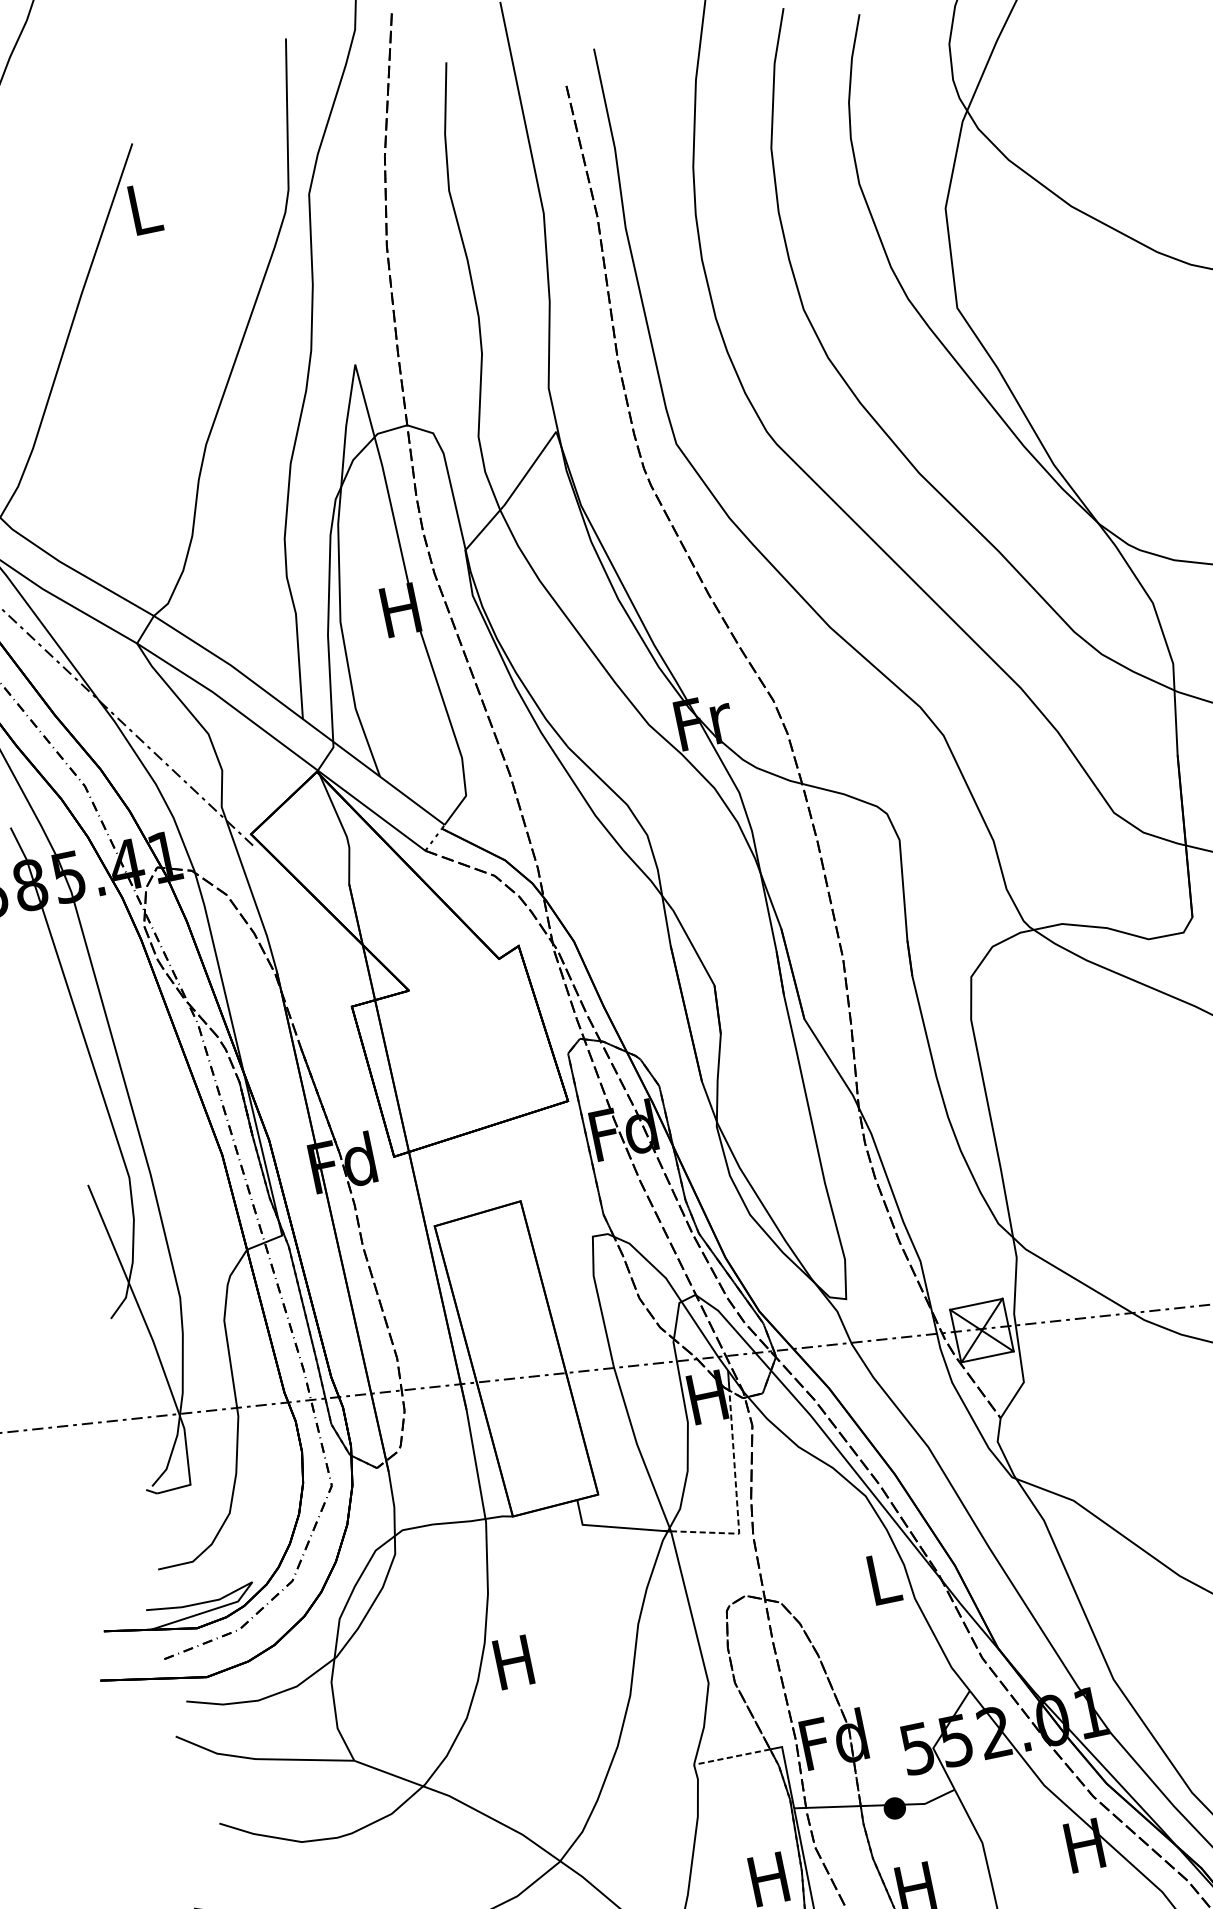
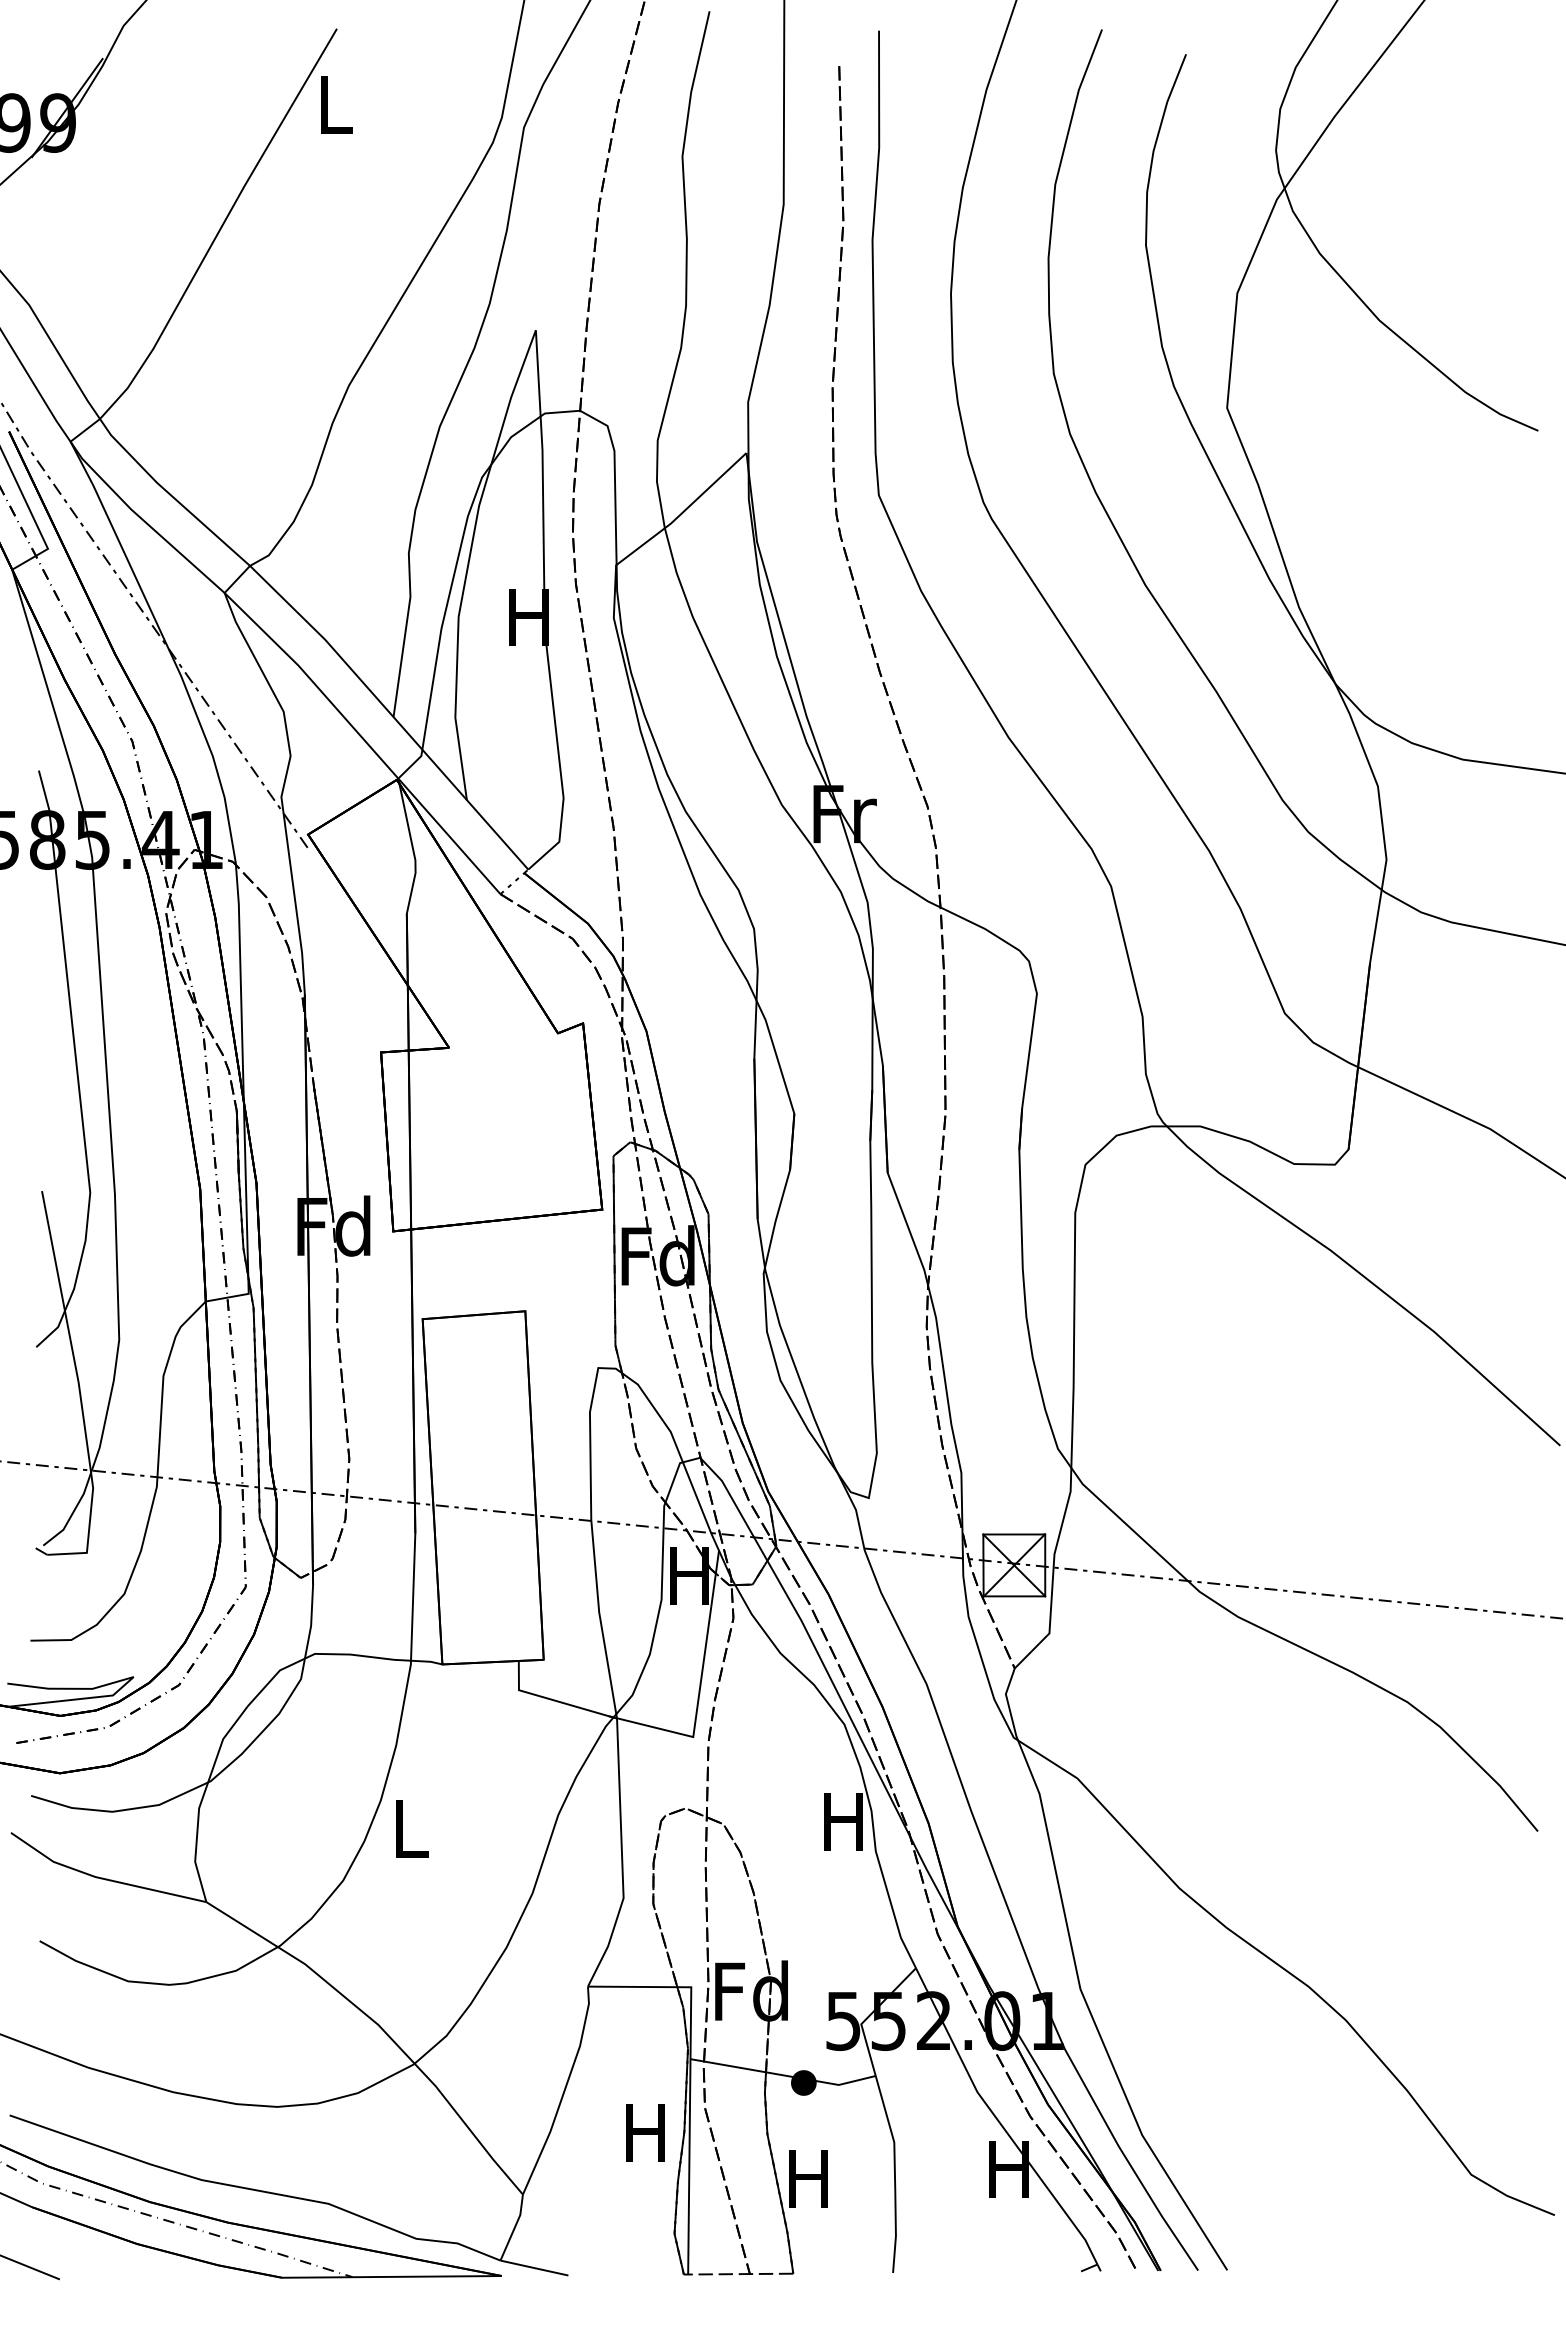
line: (737, 1496) -> (699, 1694), dashed -> solid
text: (882, 1578) -> (843, 1821), L -> H
text: (513, 1662) -> (408, 1828), H -> L
line: (731, 1756) -> (632, 1986), dashed -> solid

